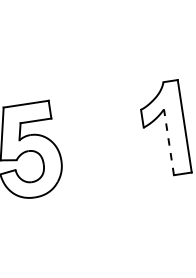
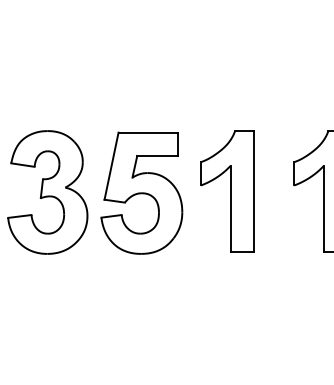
part: (93, 139) -> (227, 191), added
line: (168, 141) -> (323, 208), dashed -> solid

